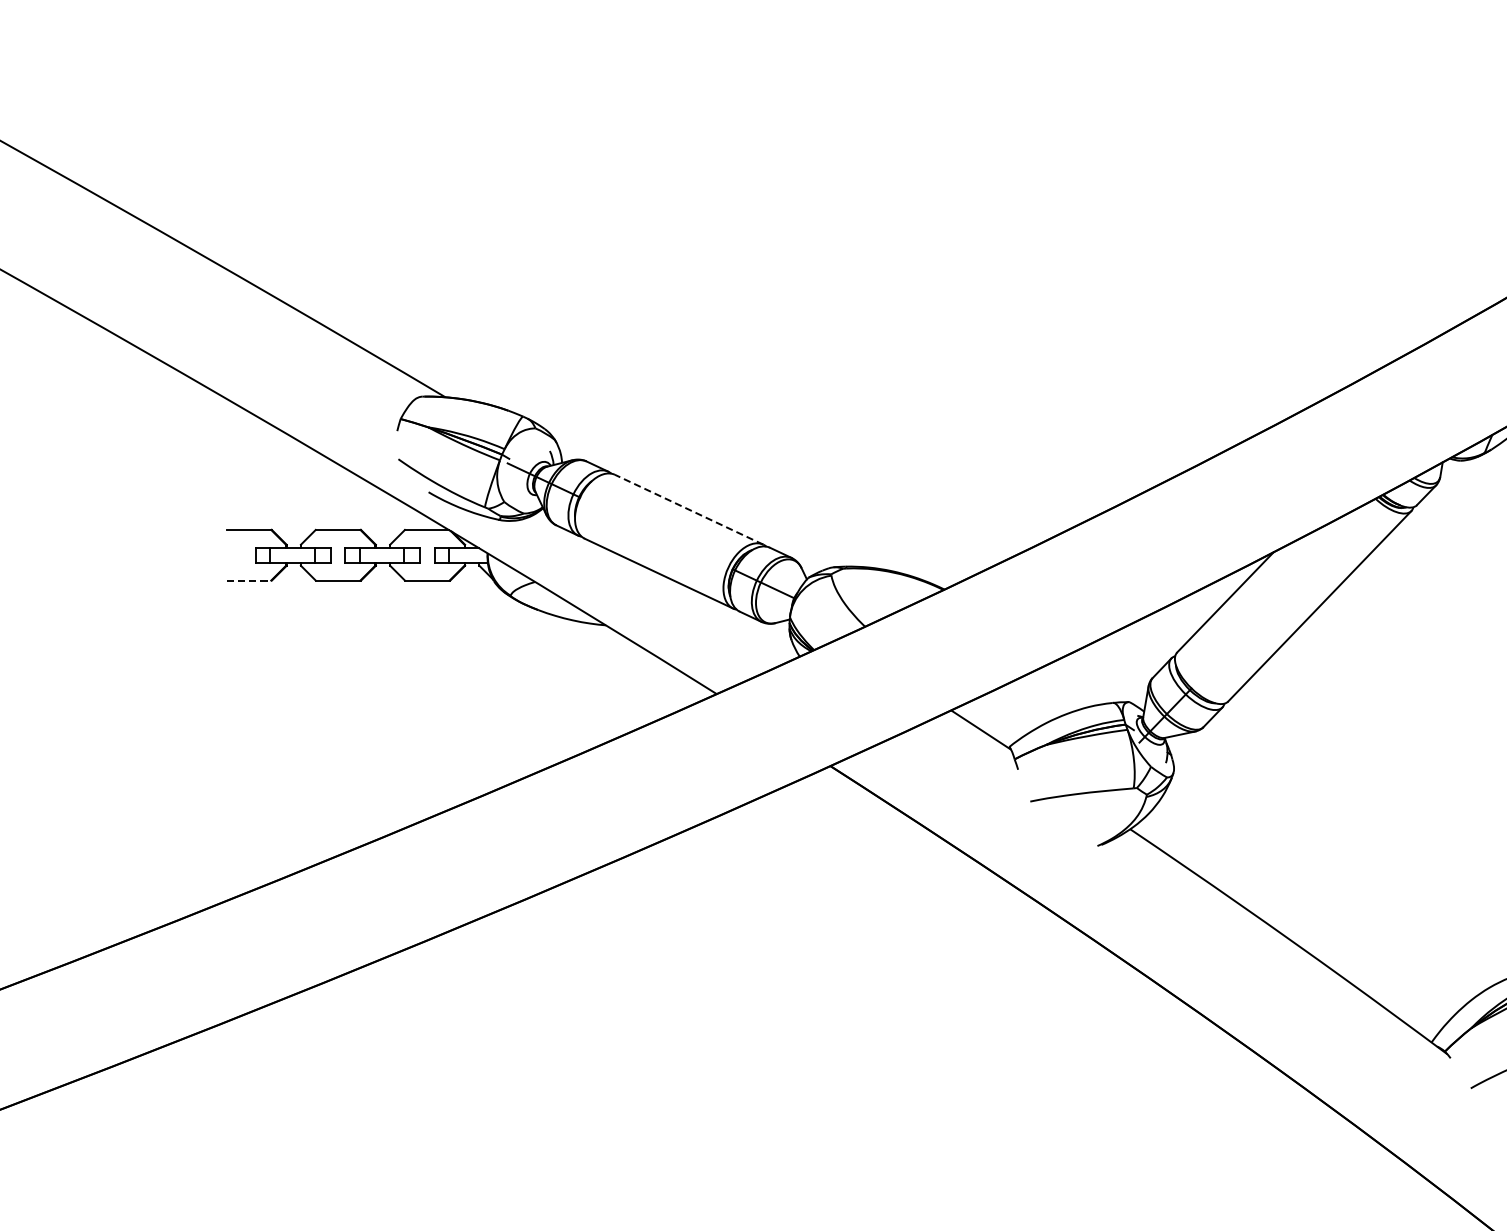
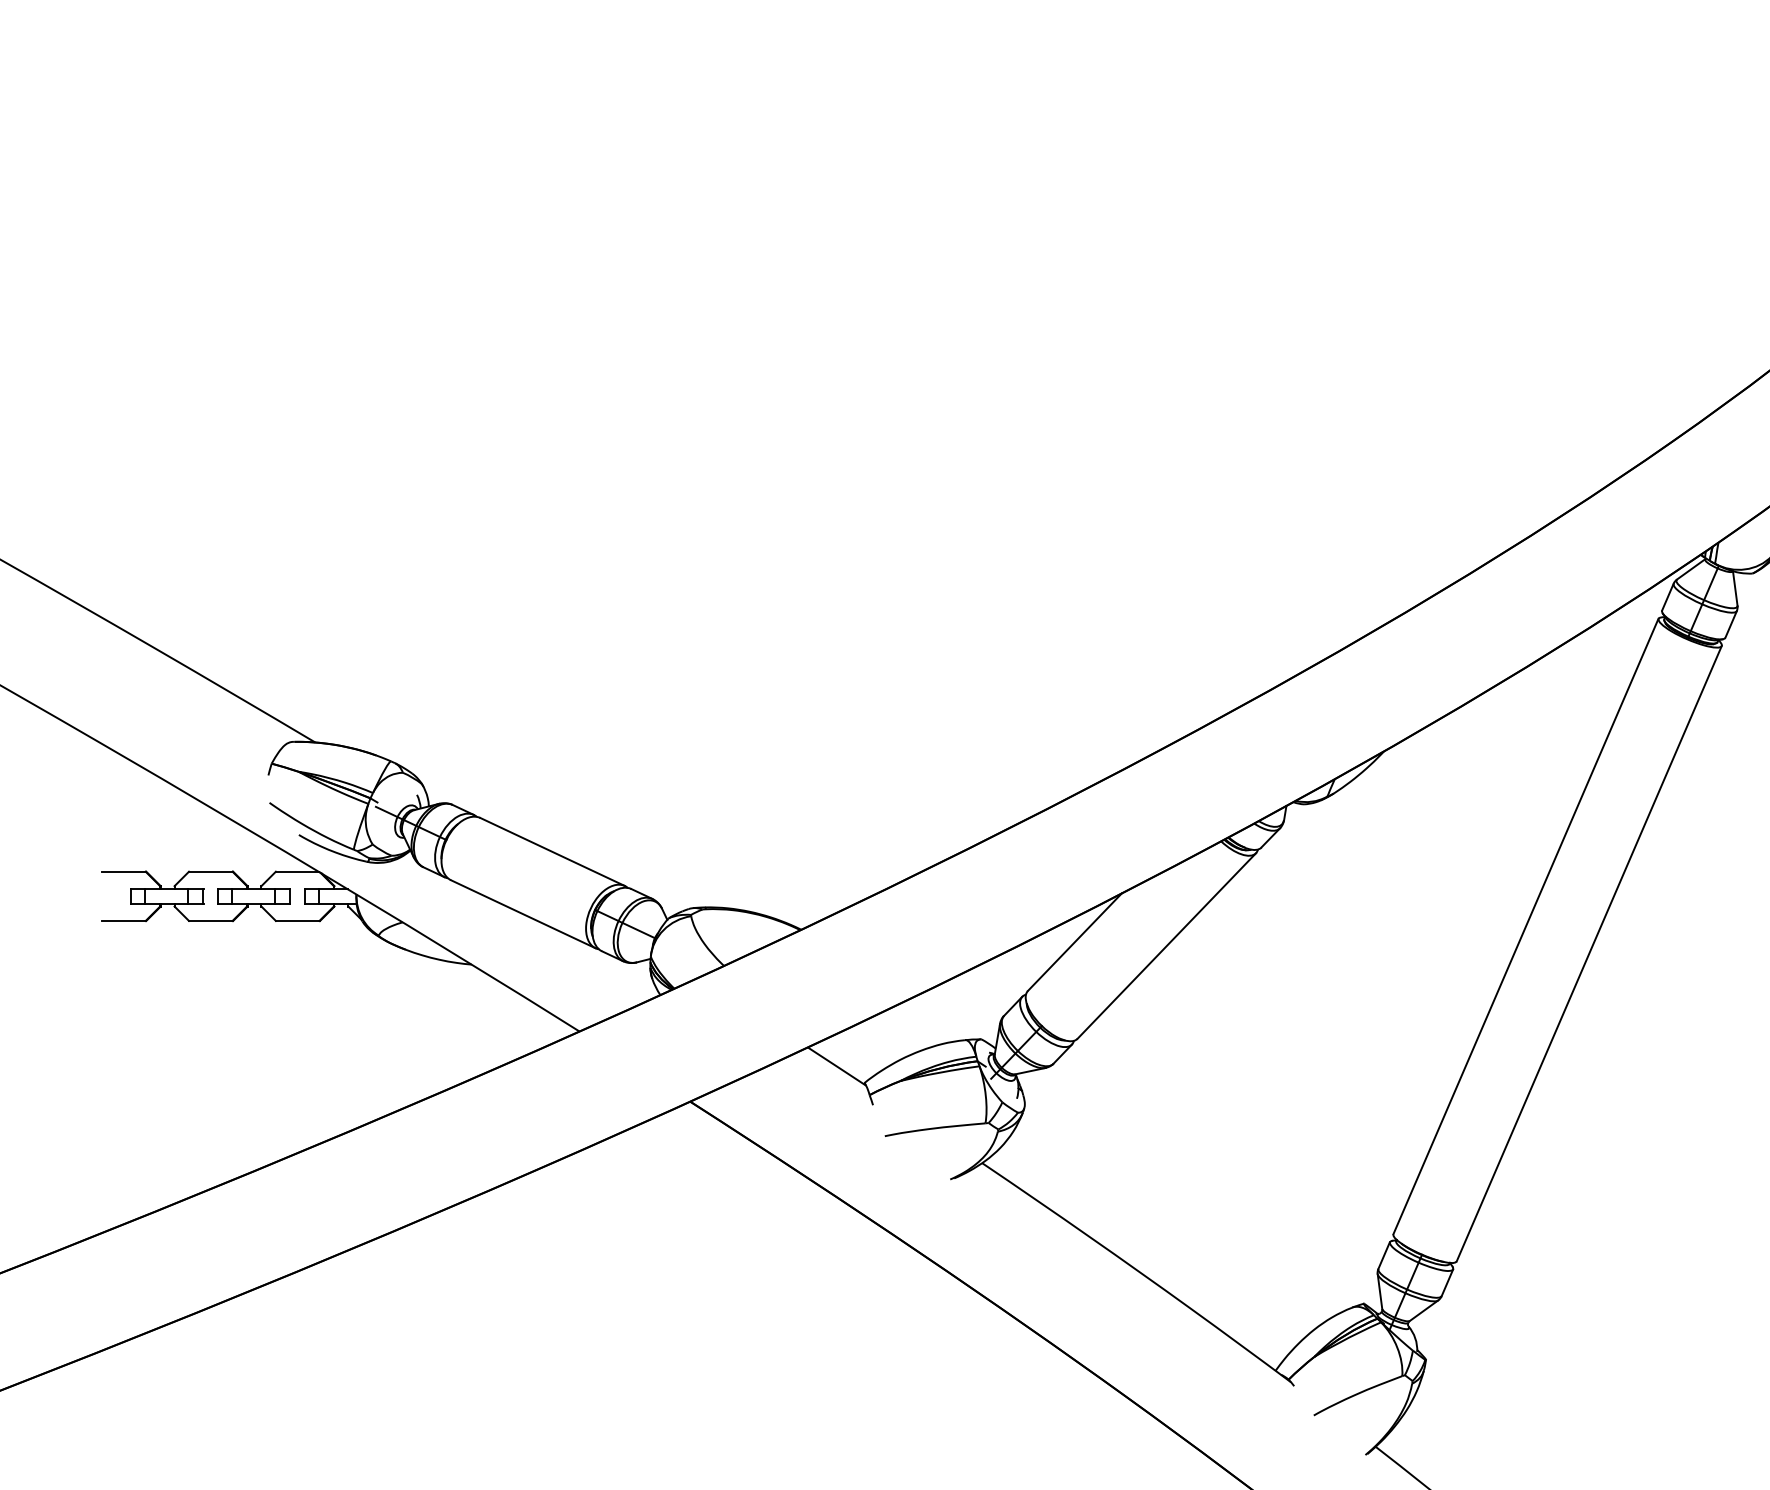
line: (689, 509) -> (552, 851), dashed -> solid
line: (249, 580) -> (124, 920), dashed -> solid

